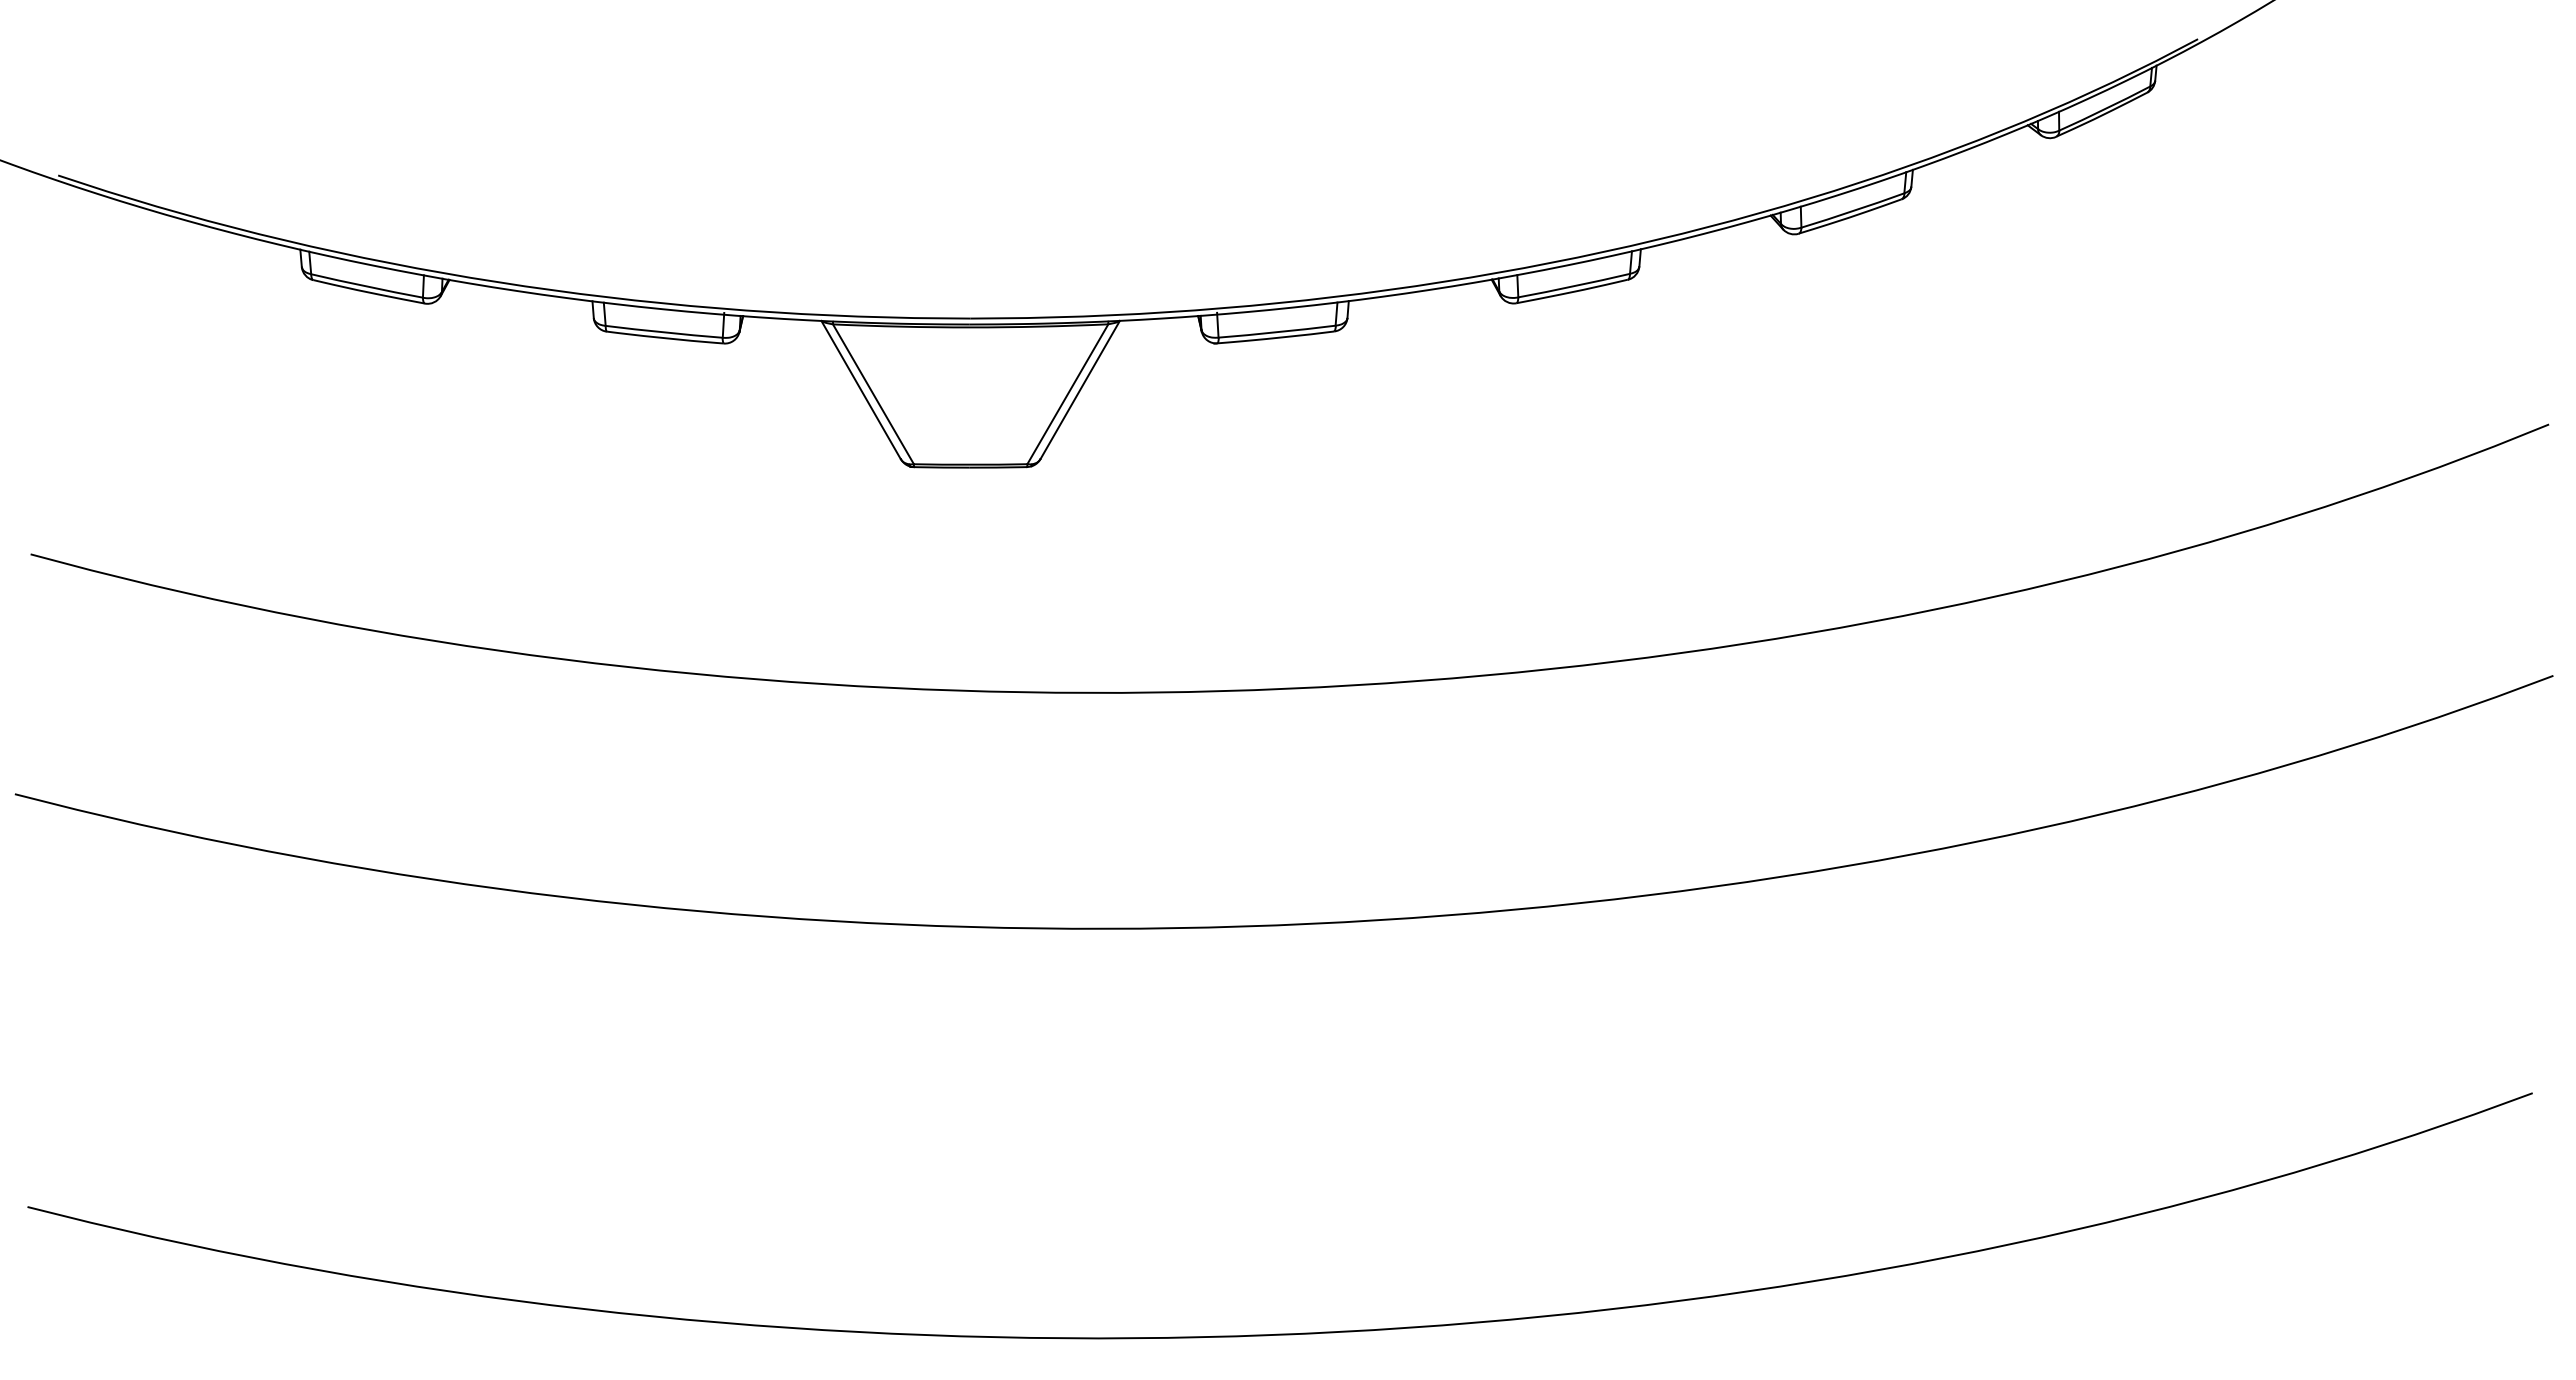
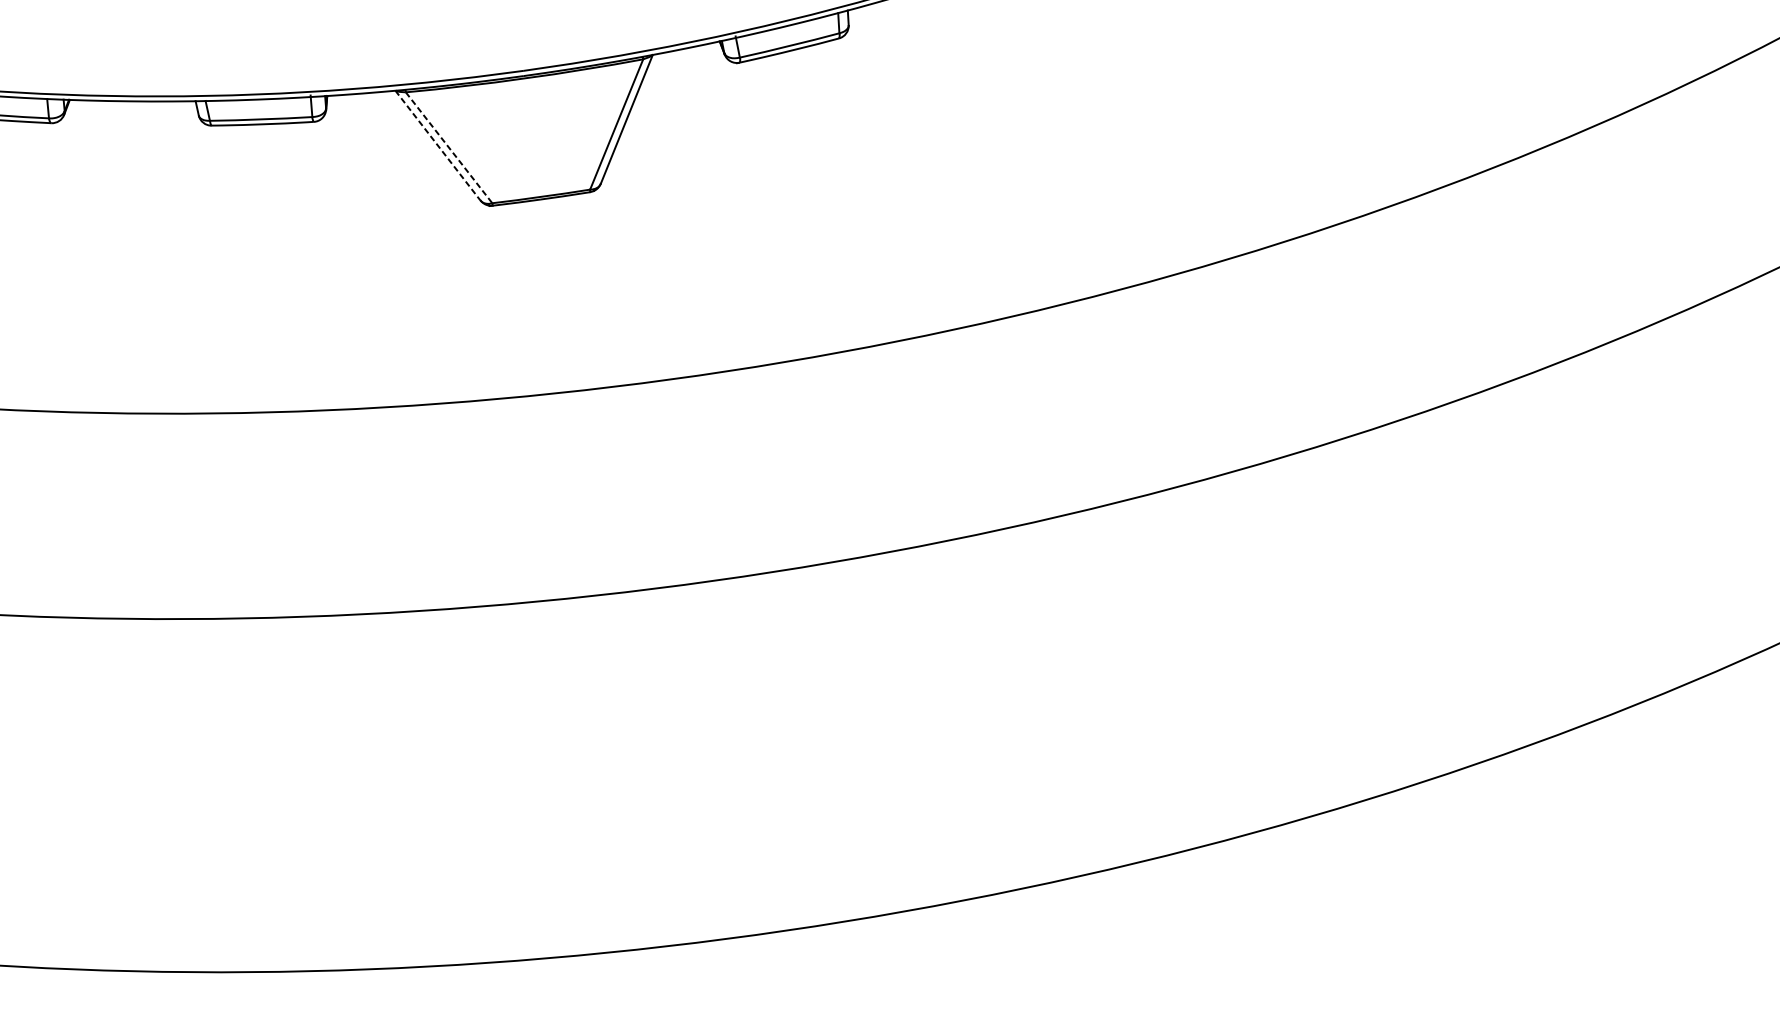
line: (861, 390) -> (438, 145), solid -> dashed
line: (873, 394) -> (449, 147), solid -> dashed

